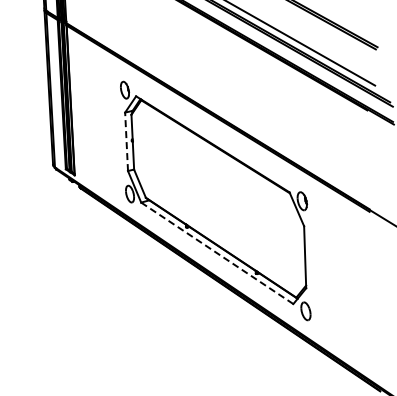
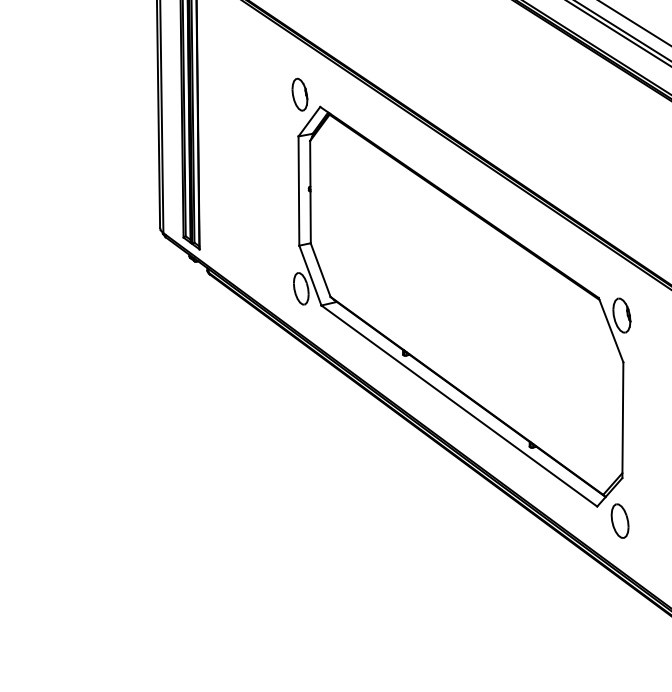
line: (126, 141) -> (298, 190), dashed -> solid
line: (216, 253) -> (457, 406), dashed -> solid

